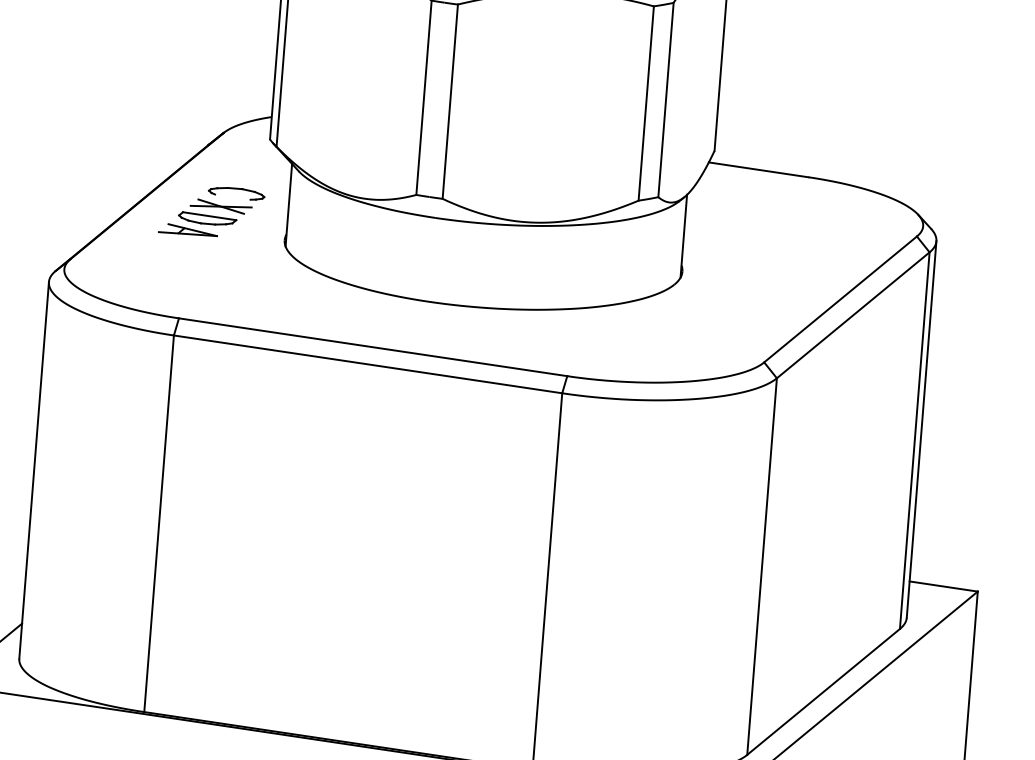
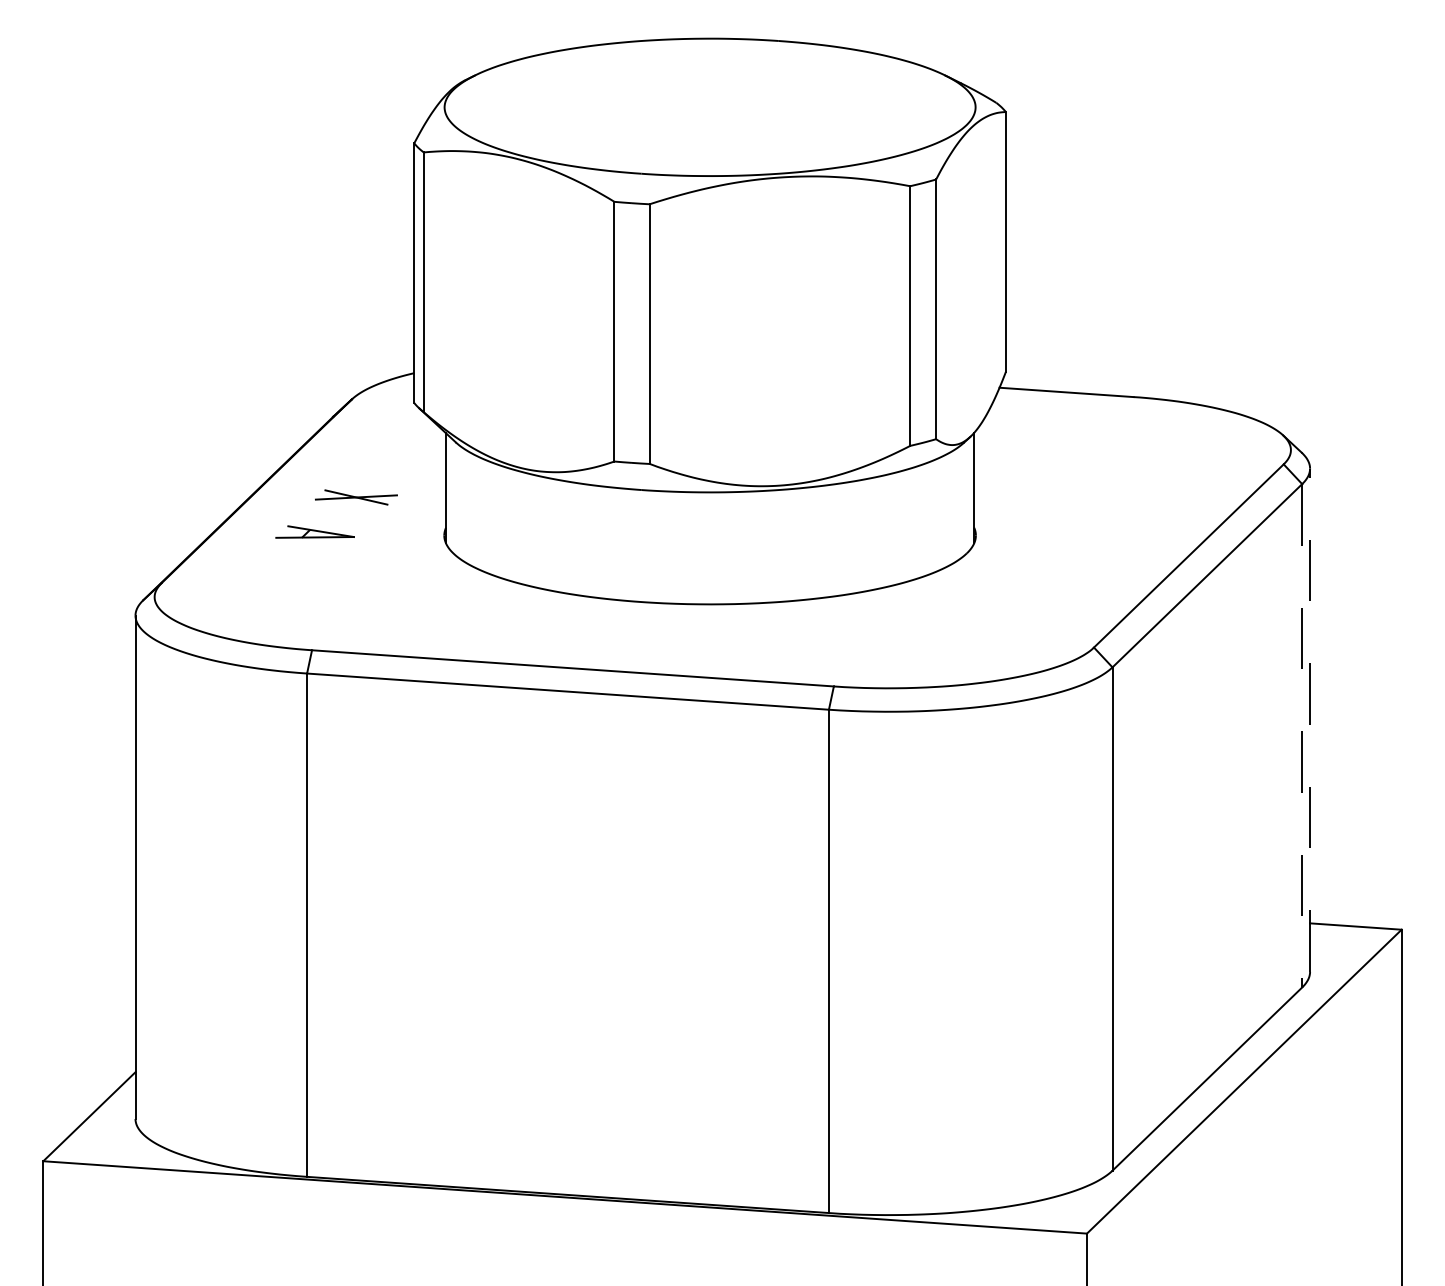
part: (236, 193) -> (375, 478), removed
part: (207, 218) -> (339, 514), removed
line: (921, 429) -> (1310, 720), solid -> dashed
line: (915, 440) -> (1302, 735), solid -> dashed

